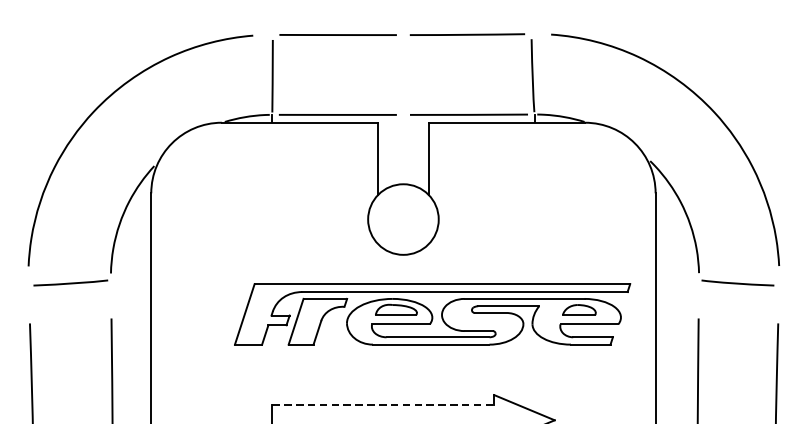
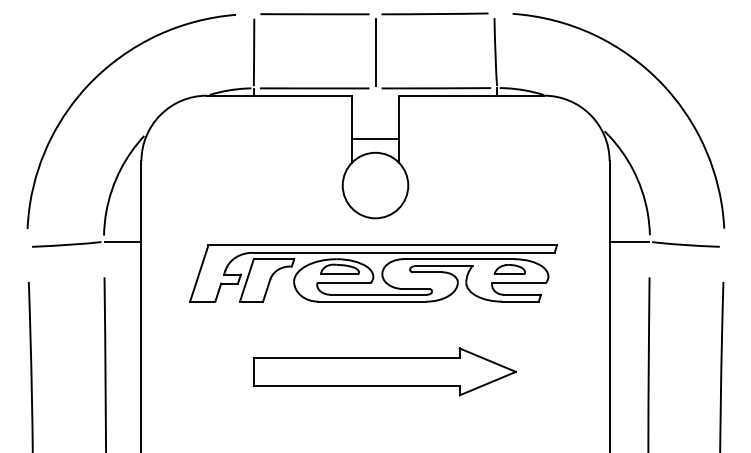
line: (403, 76) -> (375, 52), added
line: (403, 168) -> (375, 138), added
line: (130, 279) -> (122, 241), added
line: (678, 279) -> (630, 241), added
part: (432, 314) -> (373, 273), moved
line: (382, 404) -> (356, 357), dashed -> solid

